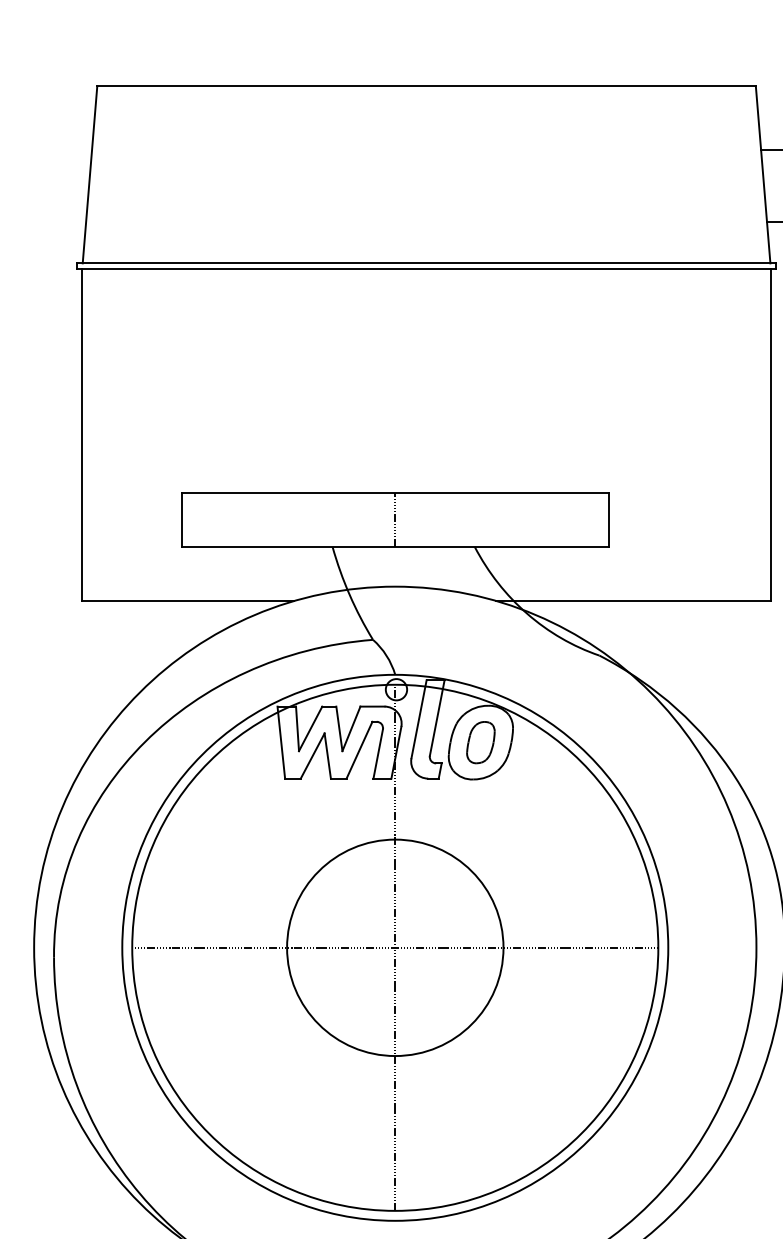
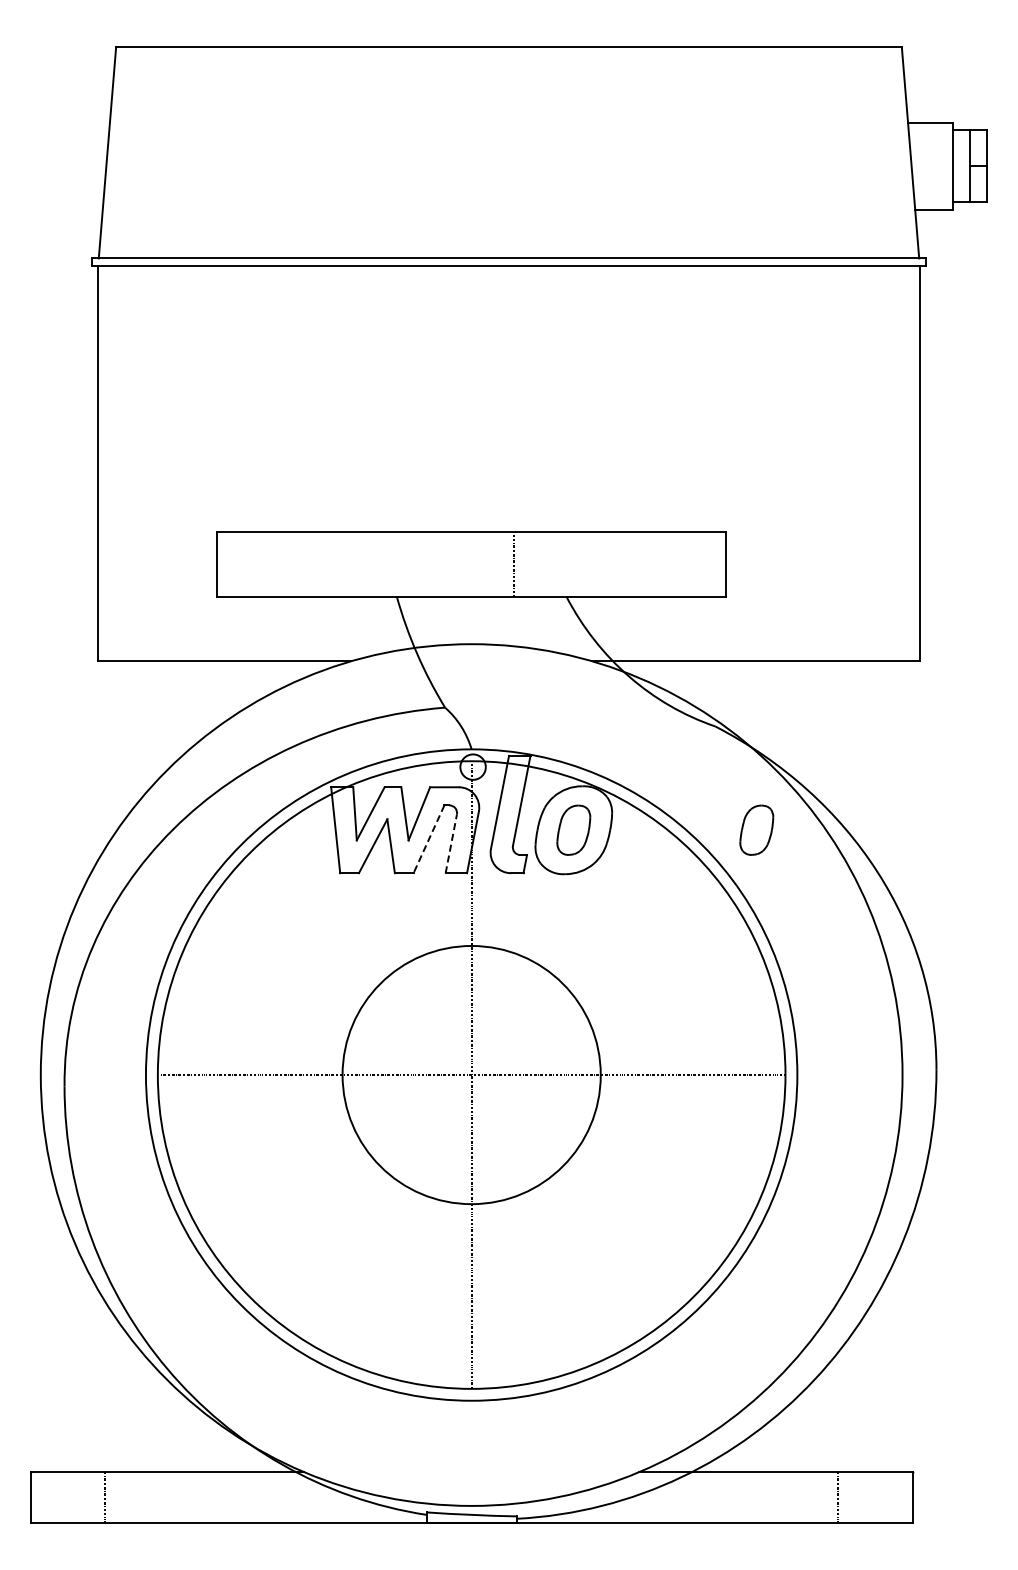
line: (395, 519) -> (513, 564), moved
part: (634, 741) -> (756, 829), added
line: (359, 750) -> (428, 839), solid -> dashed
line: (378, 753) -> (451, 843), solid -> dashed

